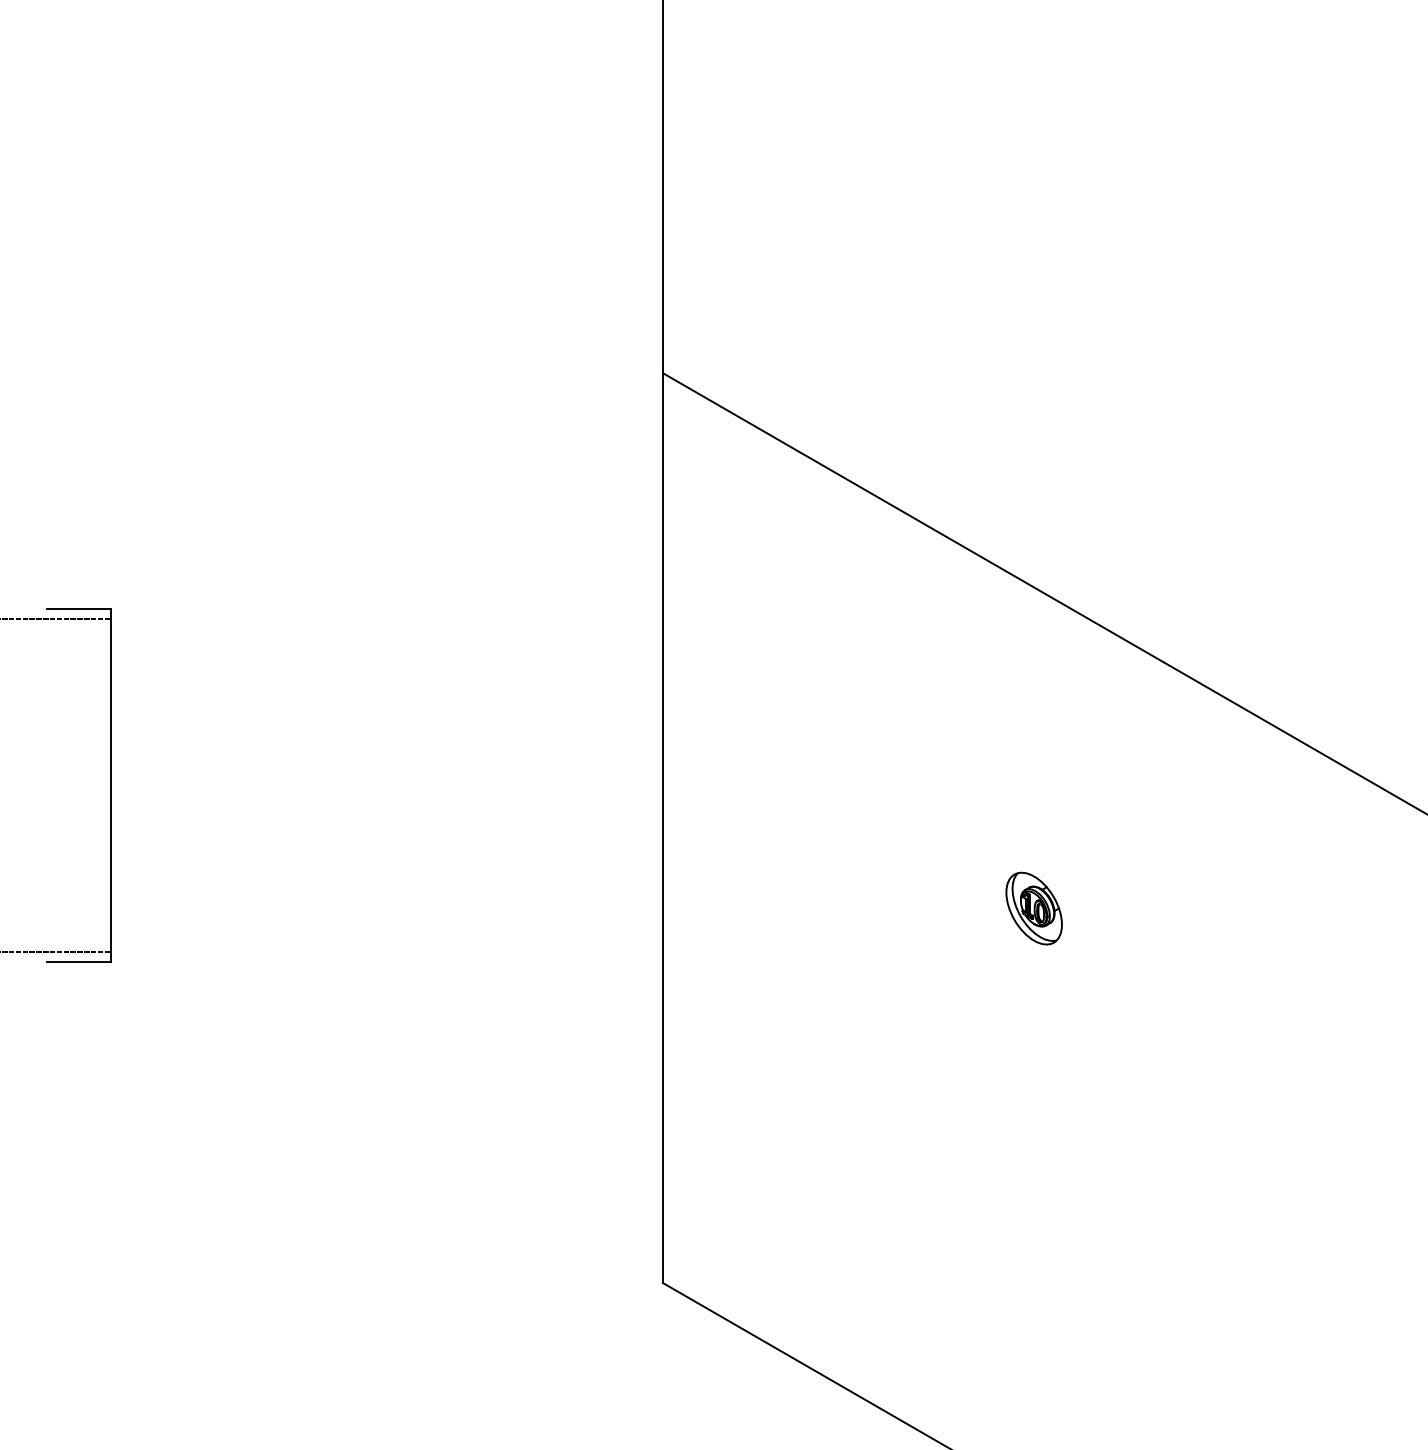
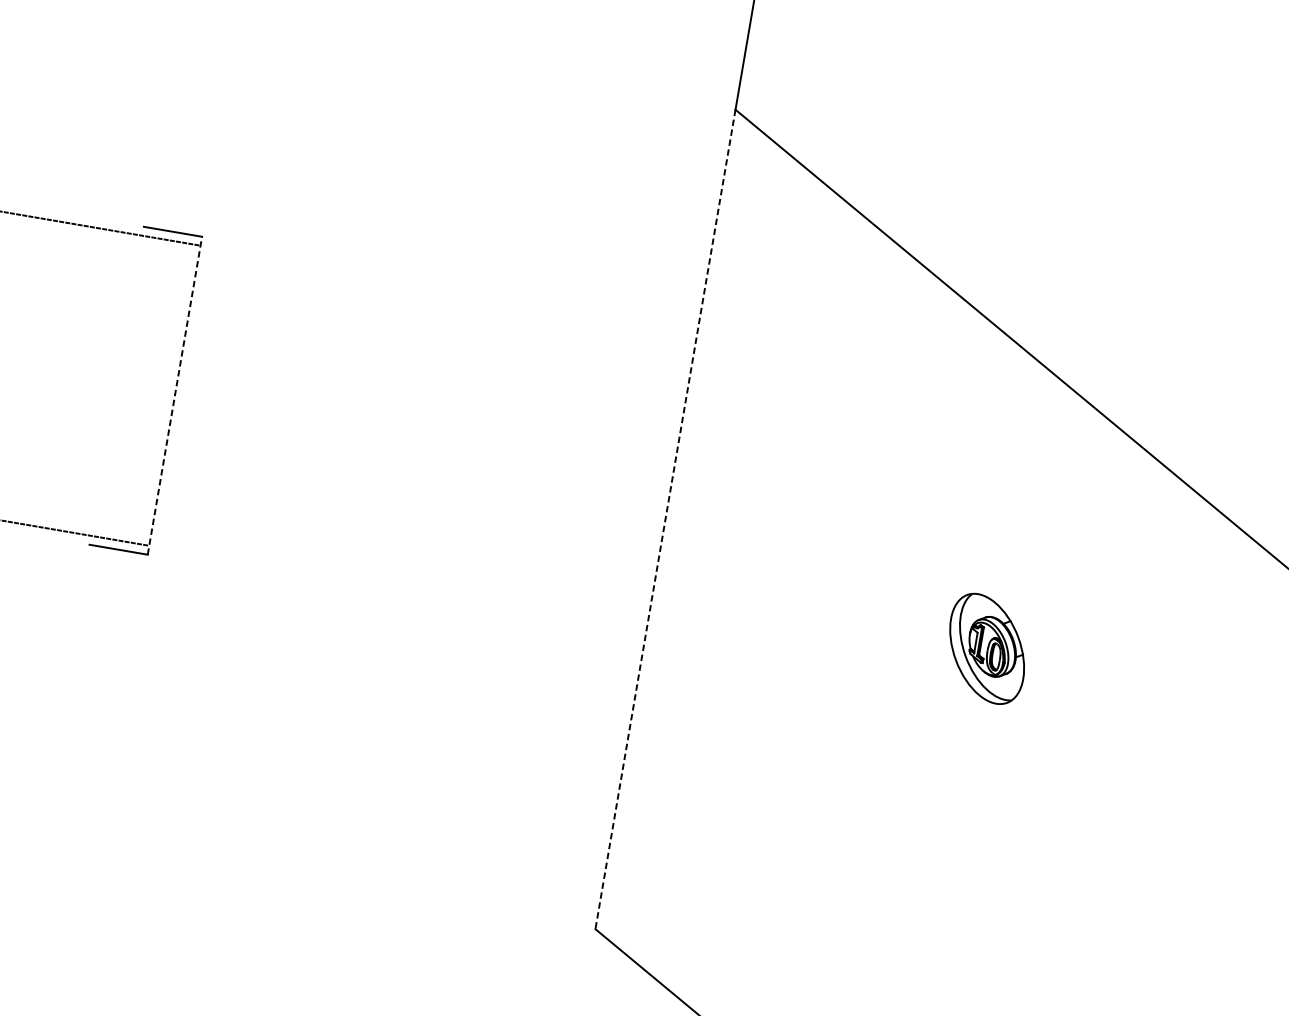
line: (111, 785) -> (175, 395), solid -> dashed
line: (663, 828) -> (665, 519), solid -> dashed
part: (1033, 908) -> (986, 648), size x1.6

